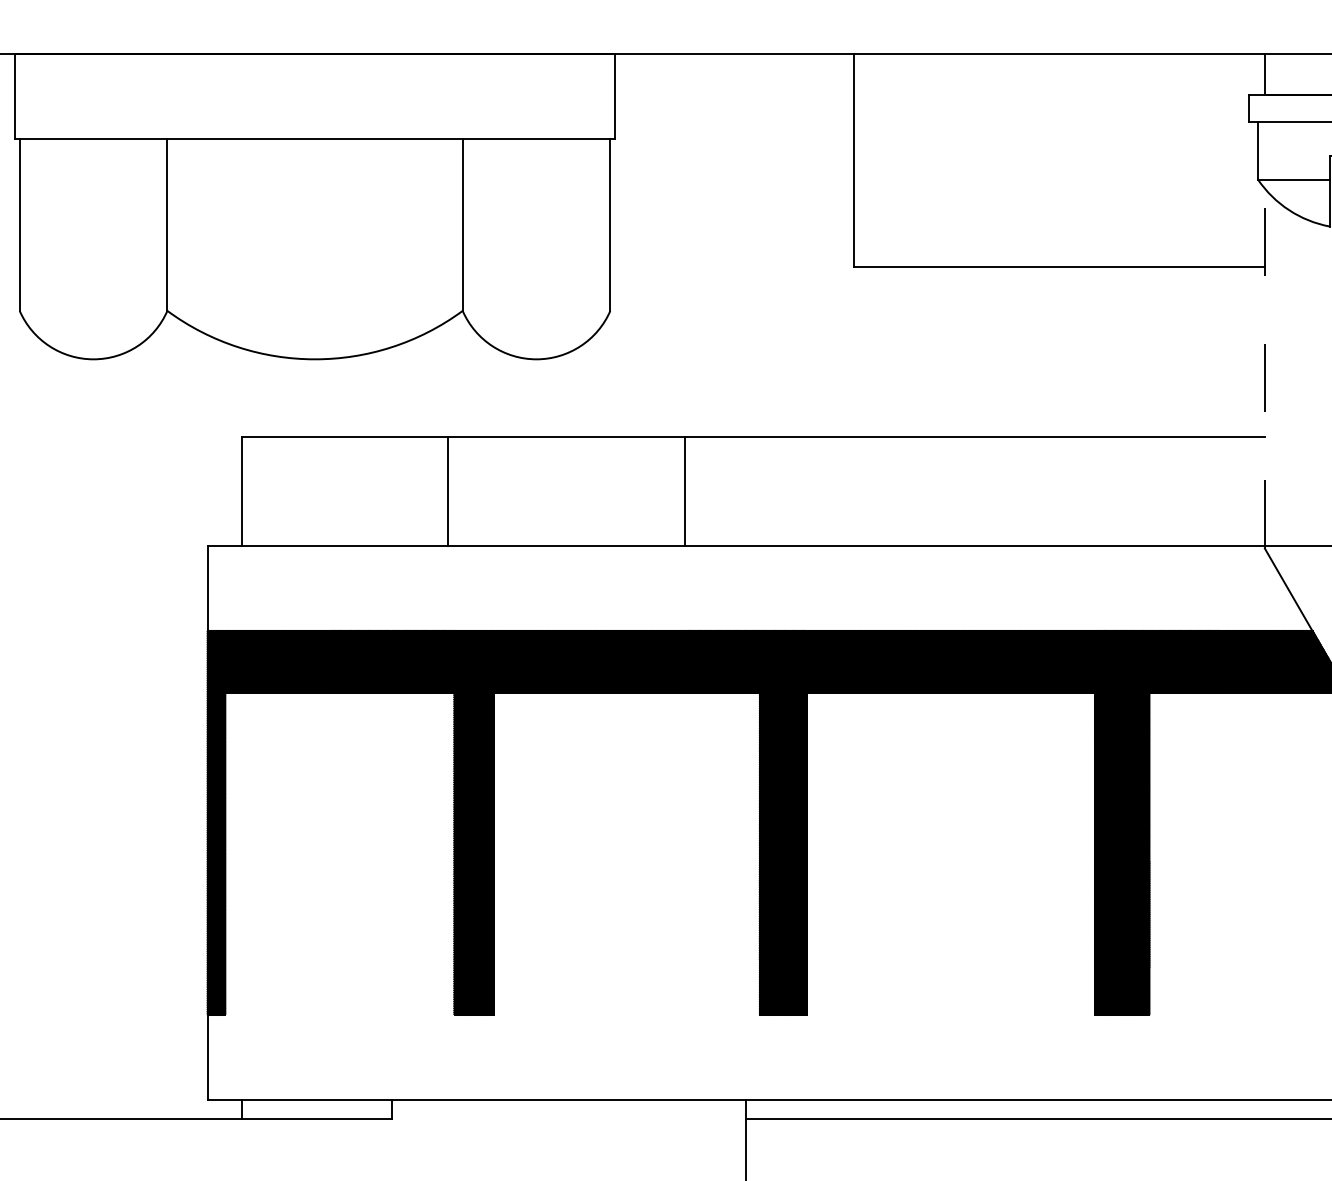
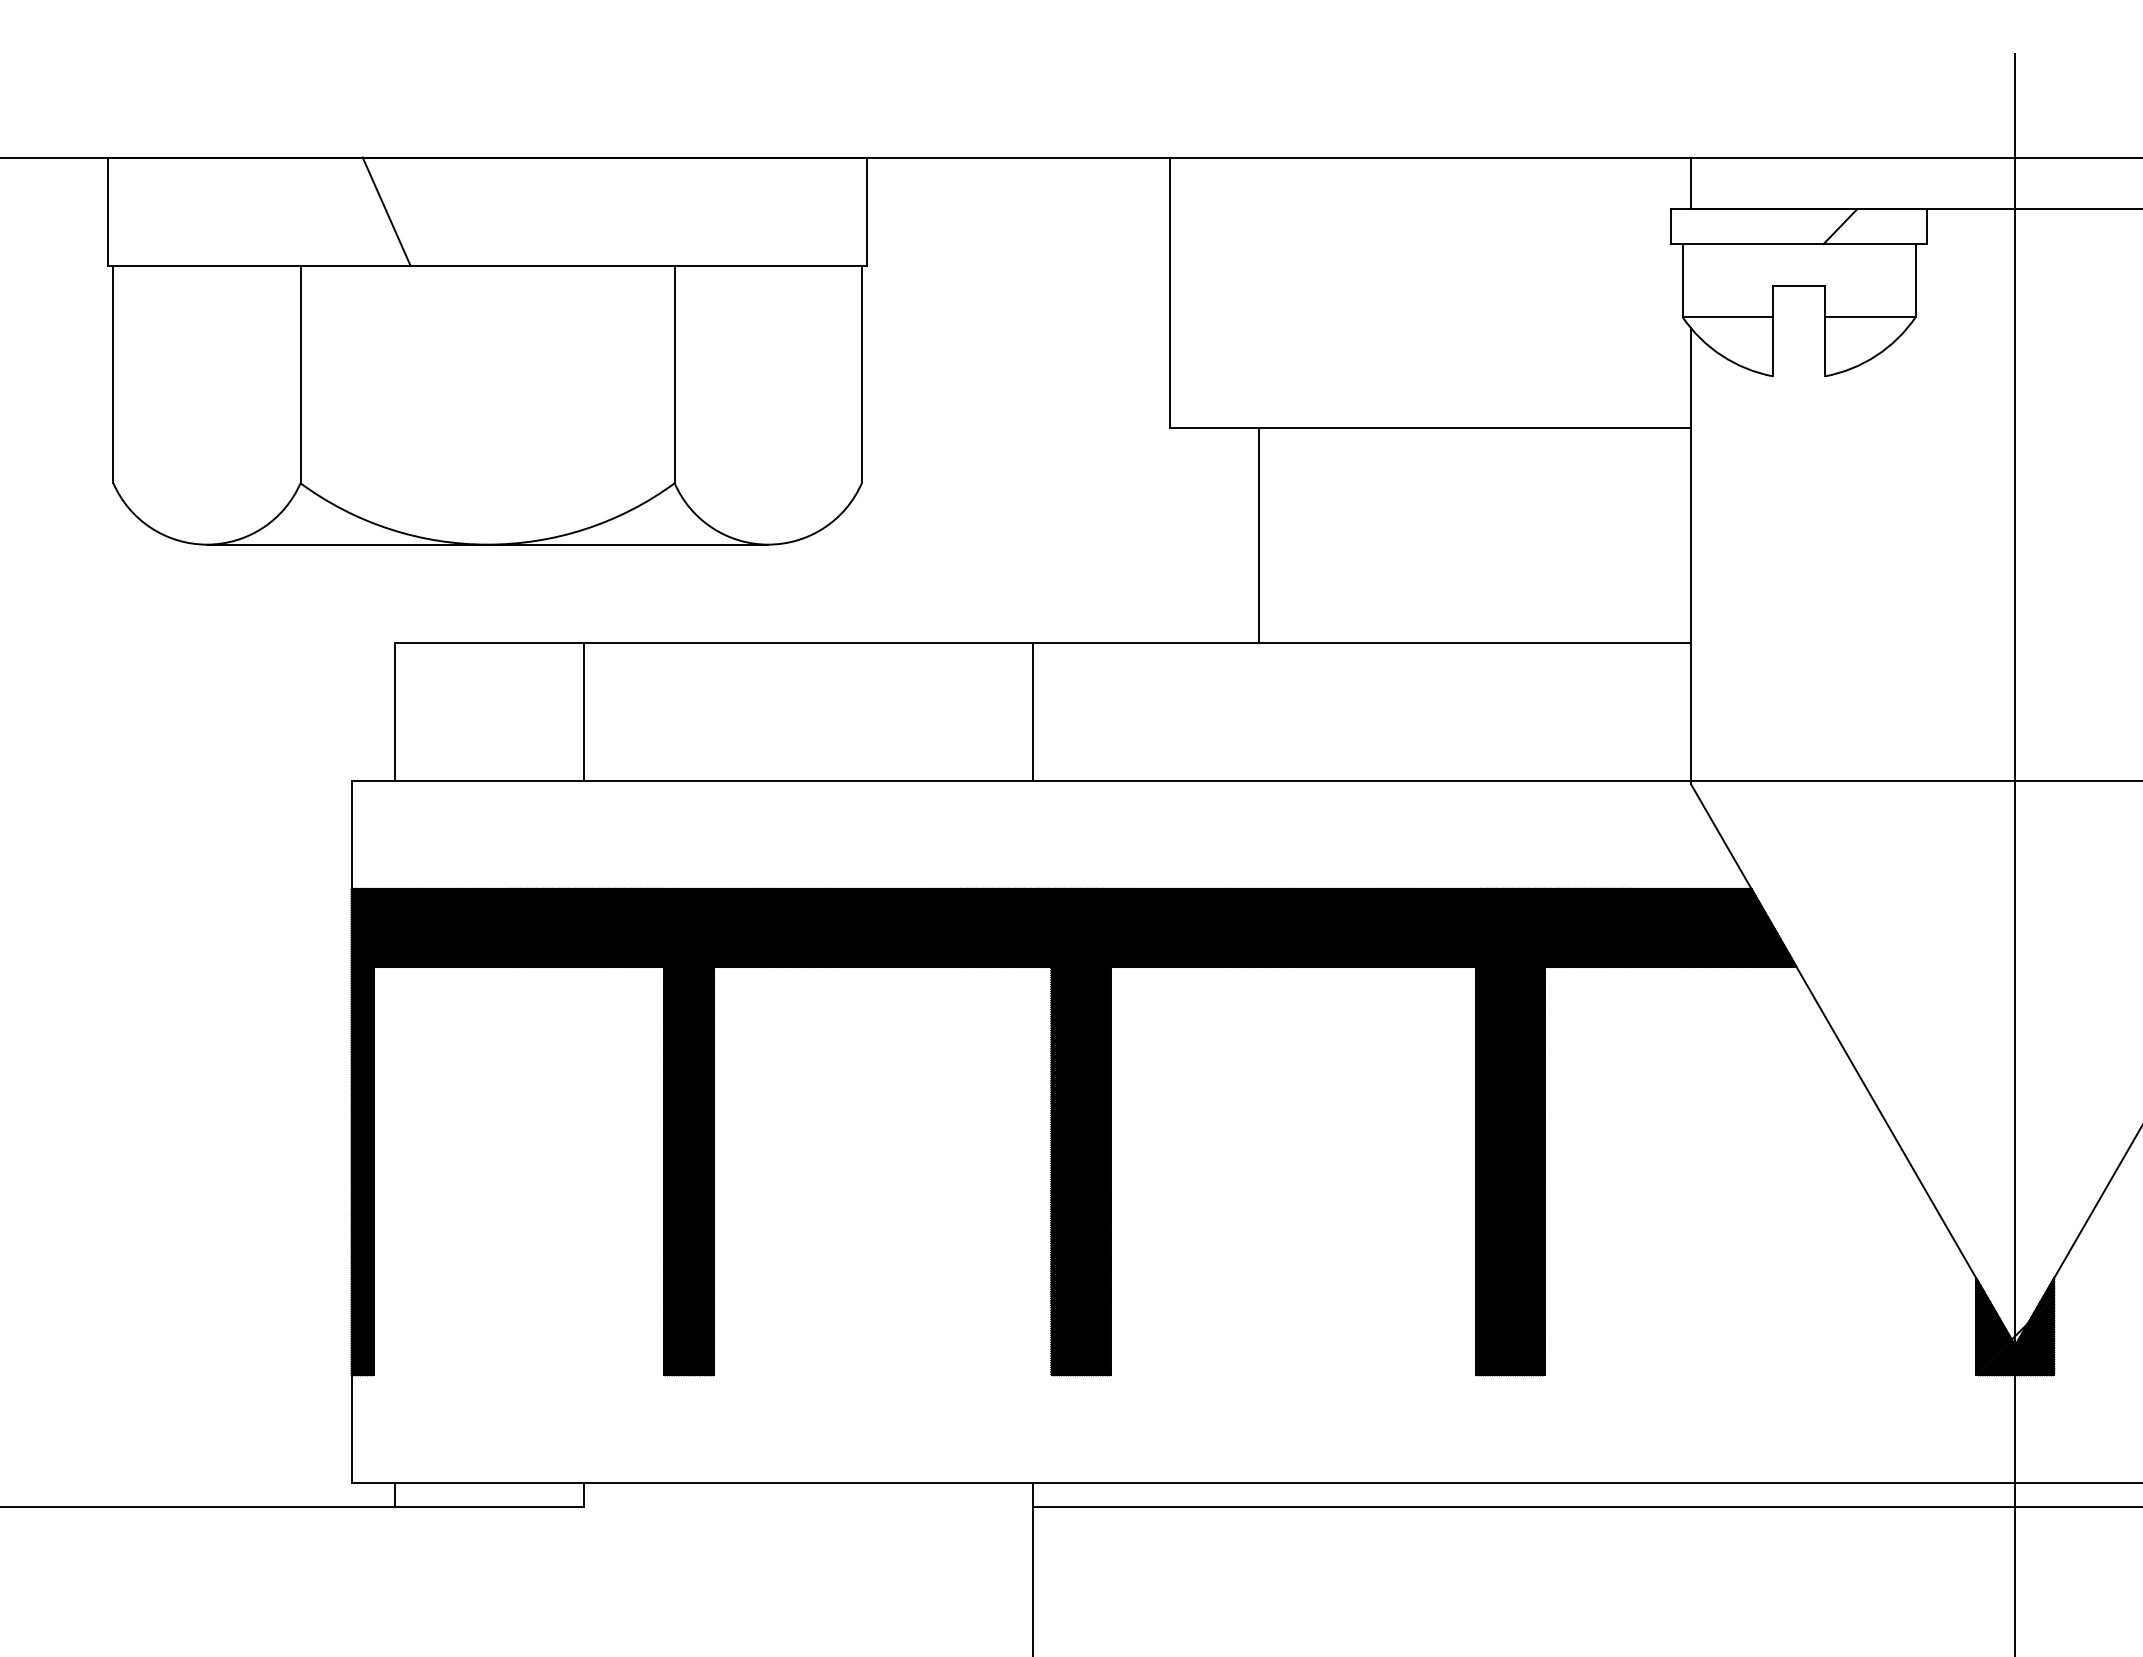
line: (235, 96) -> (386, 211), added
line: (924, 351) -> (1259, 534), added
line: (314, 359) -> (487, 544), added
line: (1265, 367) -> (1691, 555), dashed -> solid
line: (447, 491) -> (584, 711), moved
line: (685, 491) -> (1033, 711), moved

